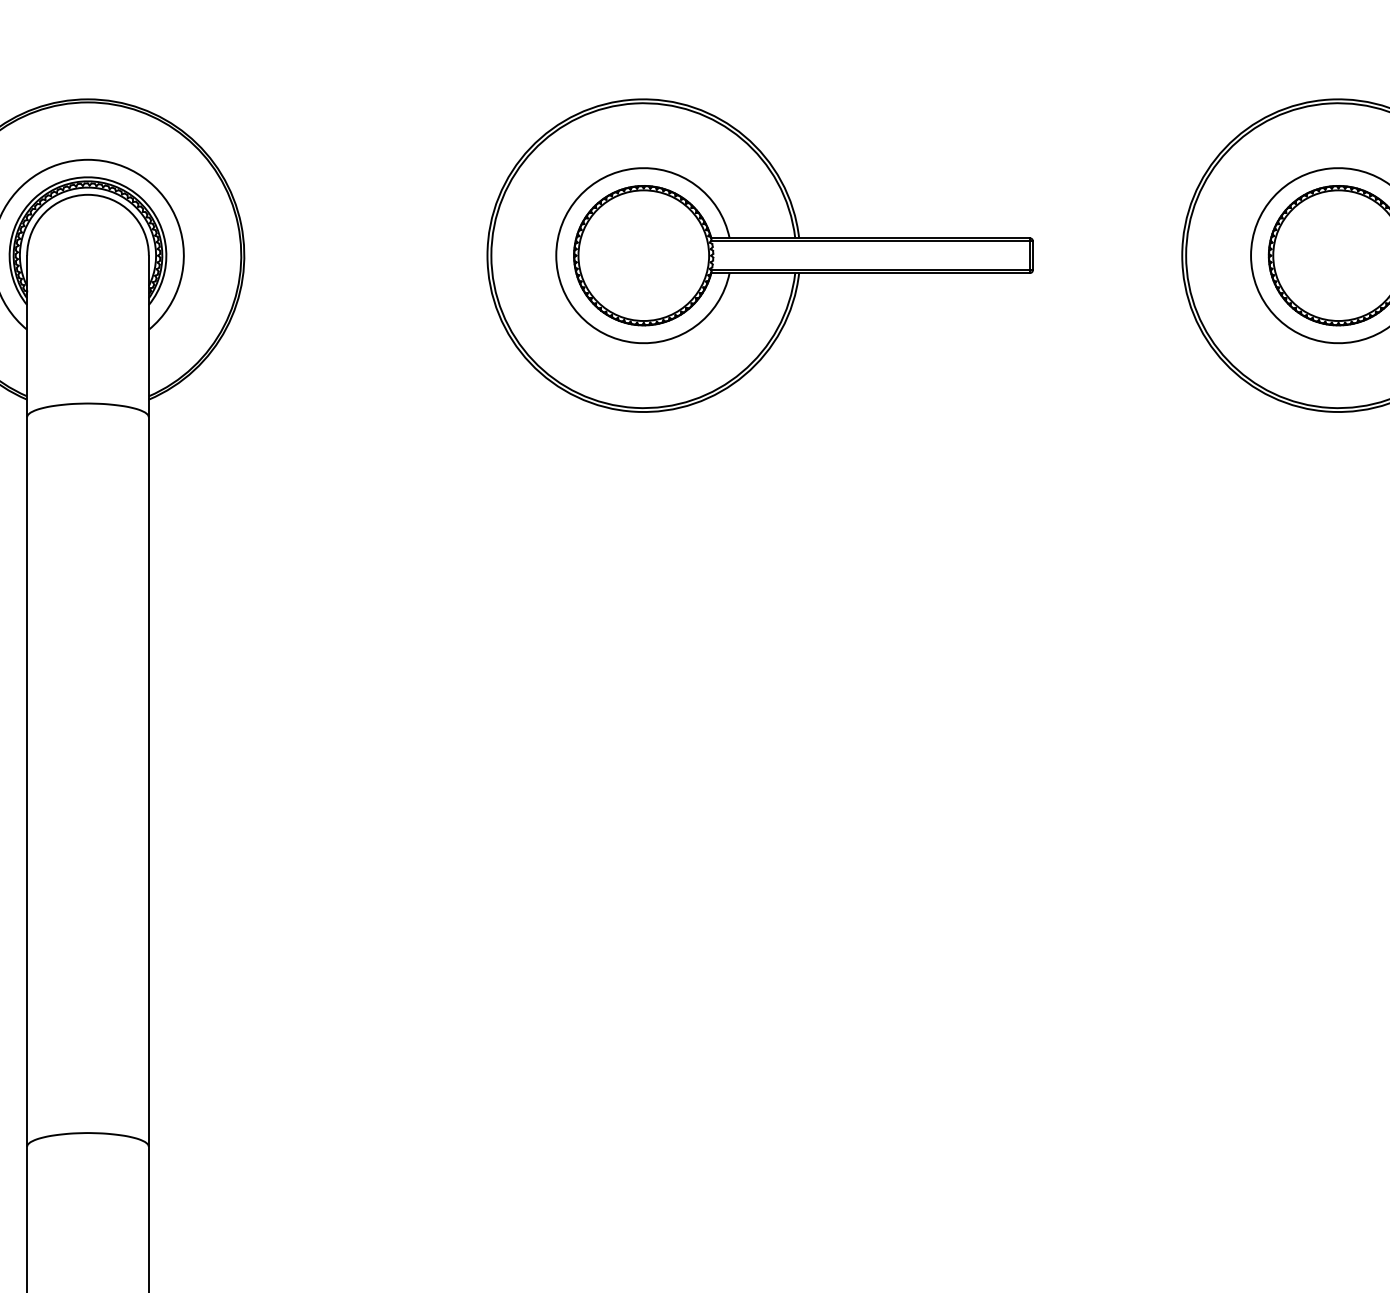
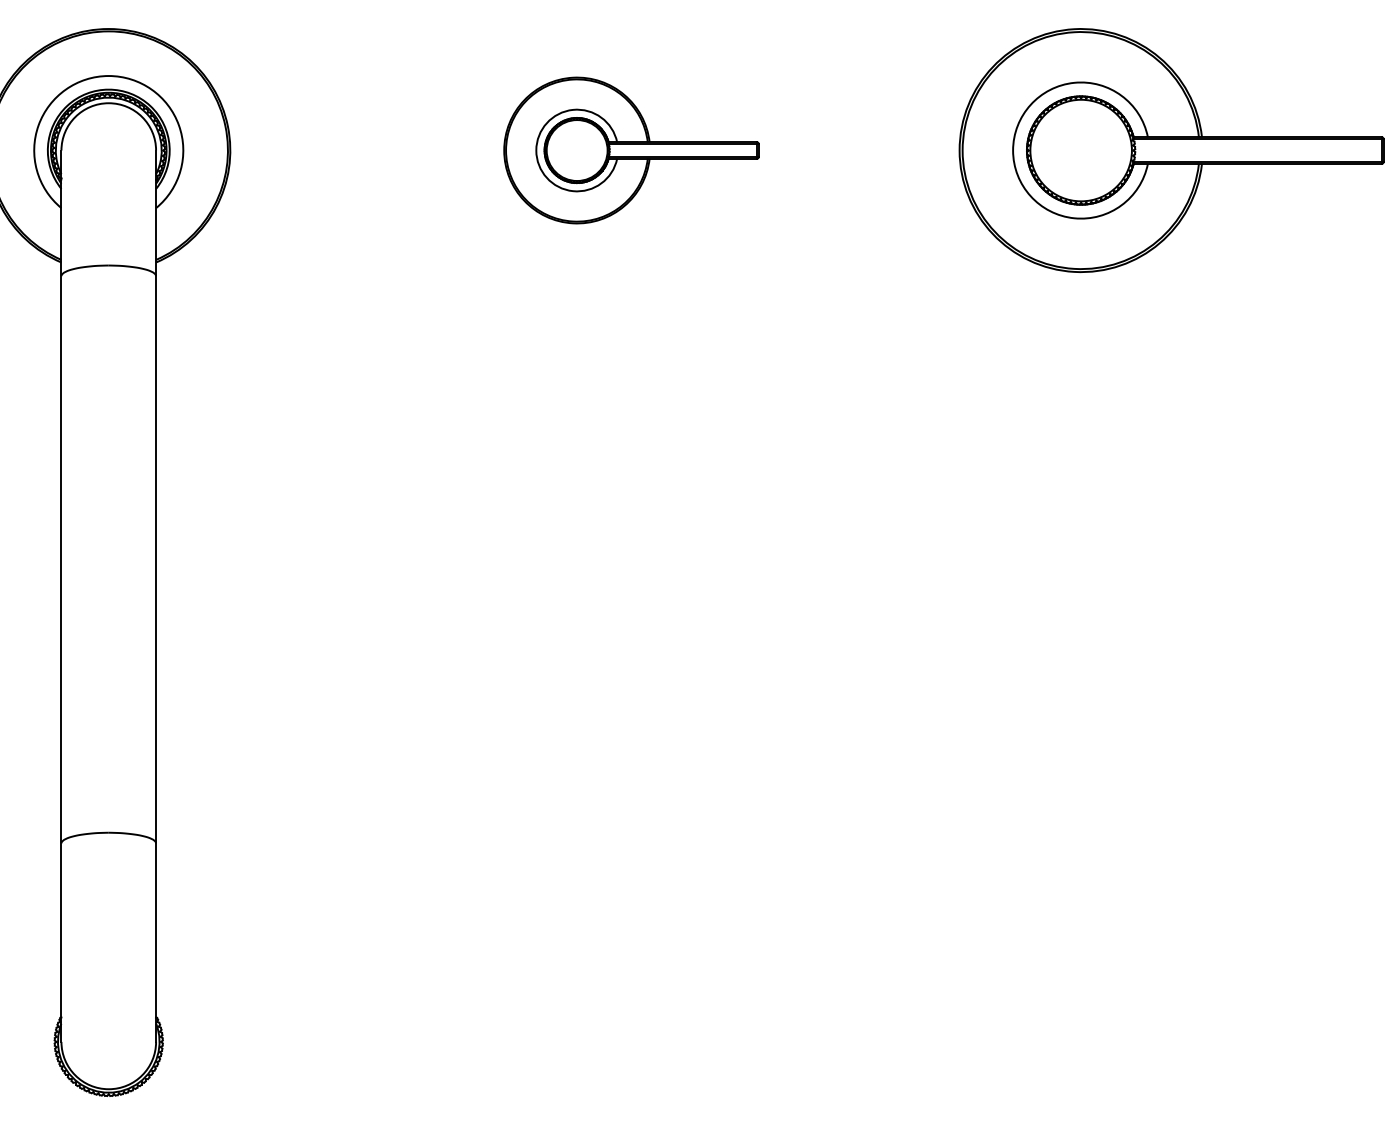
part: (760, 255) -> (631, 150), size x0.6

